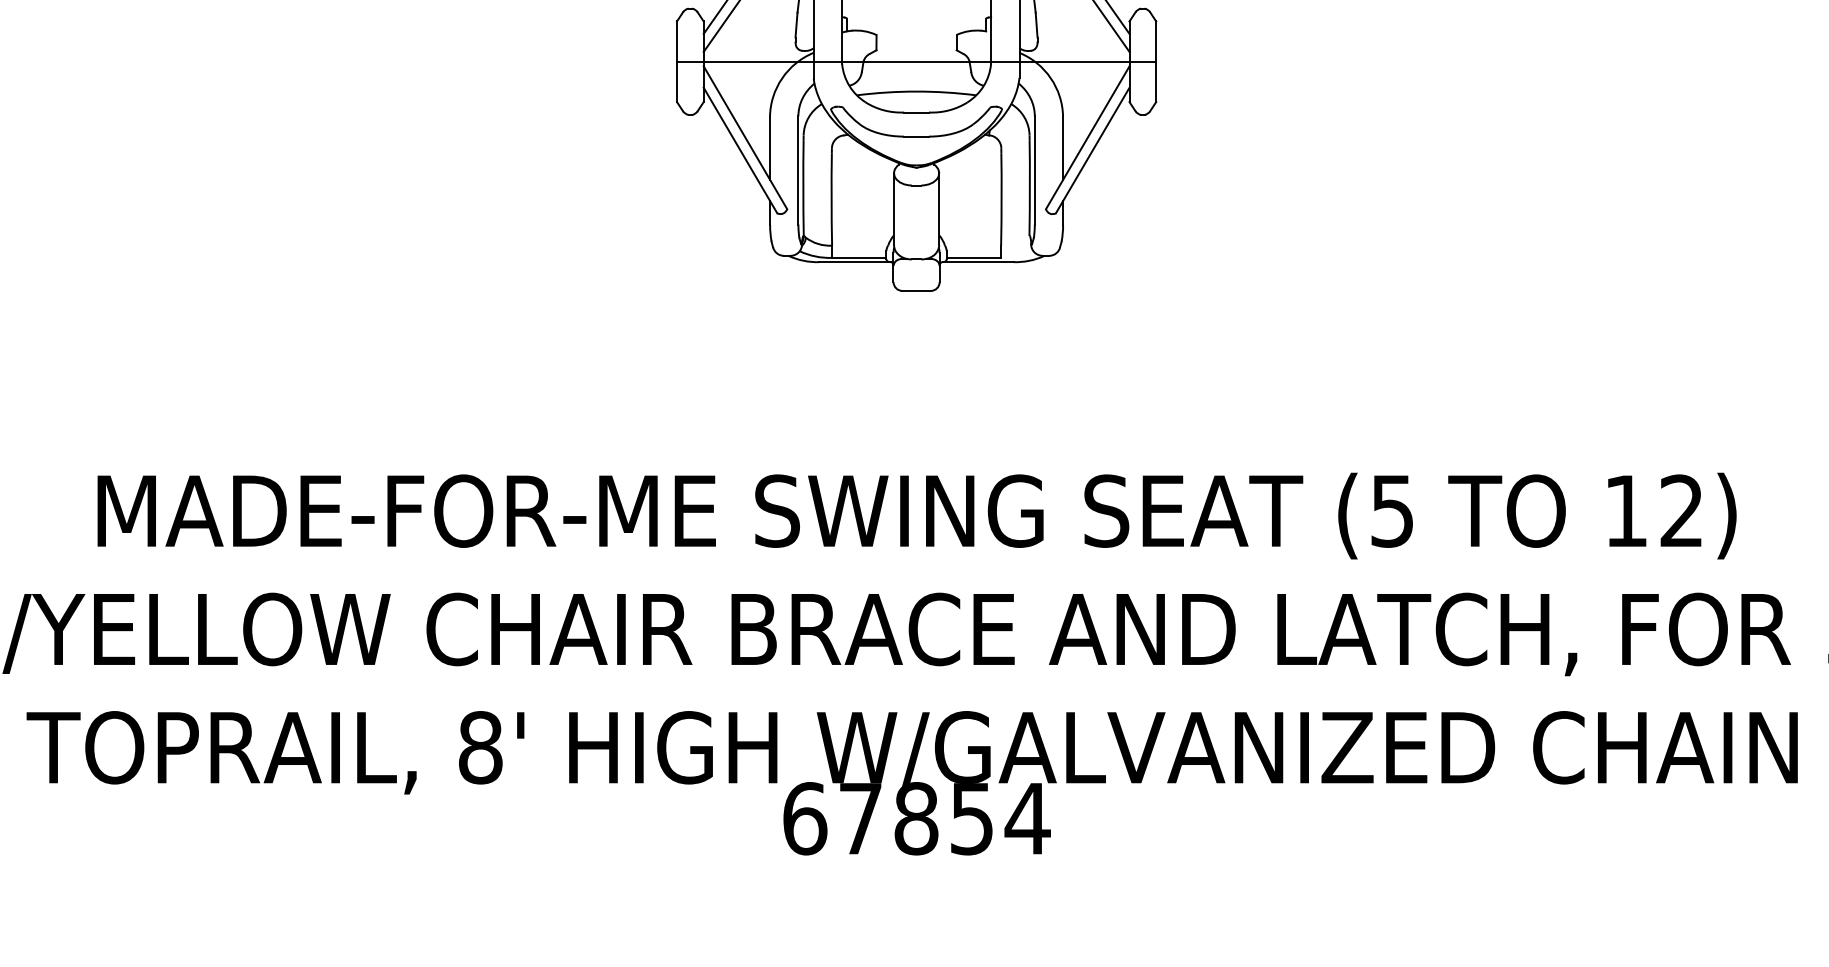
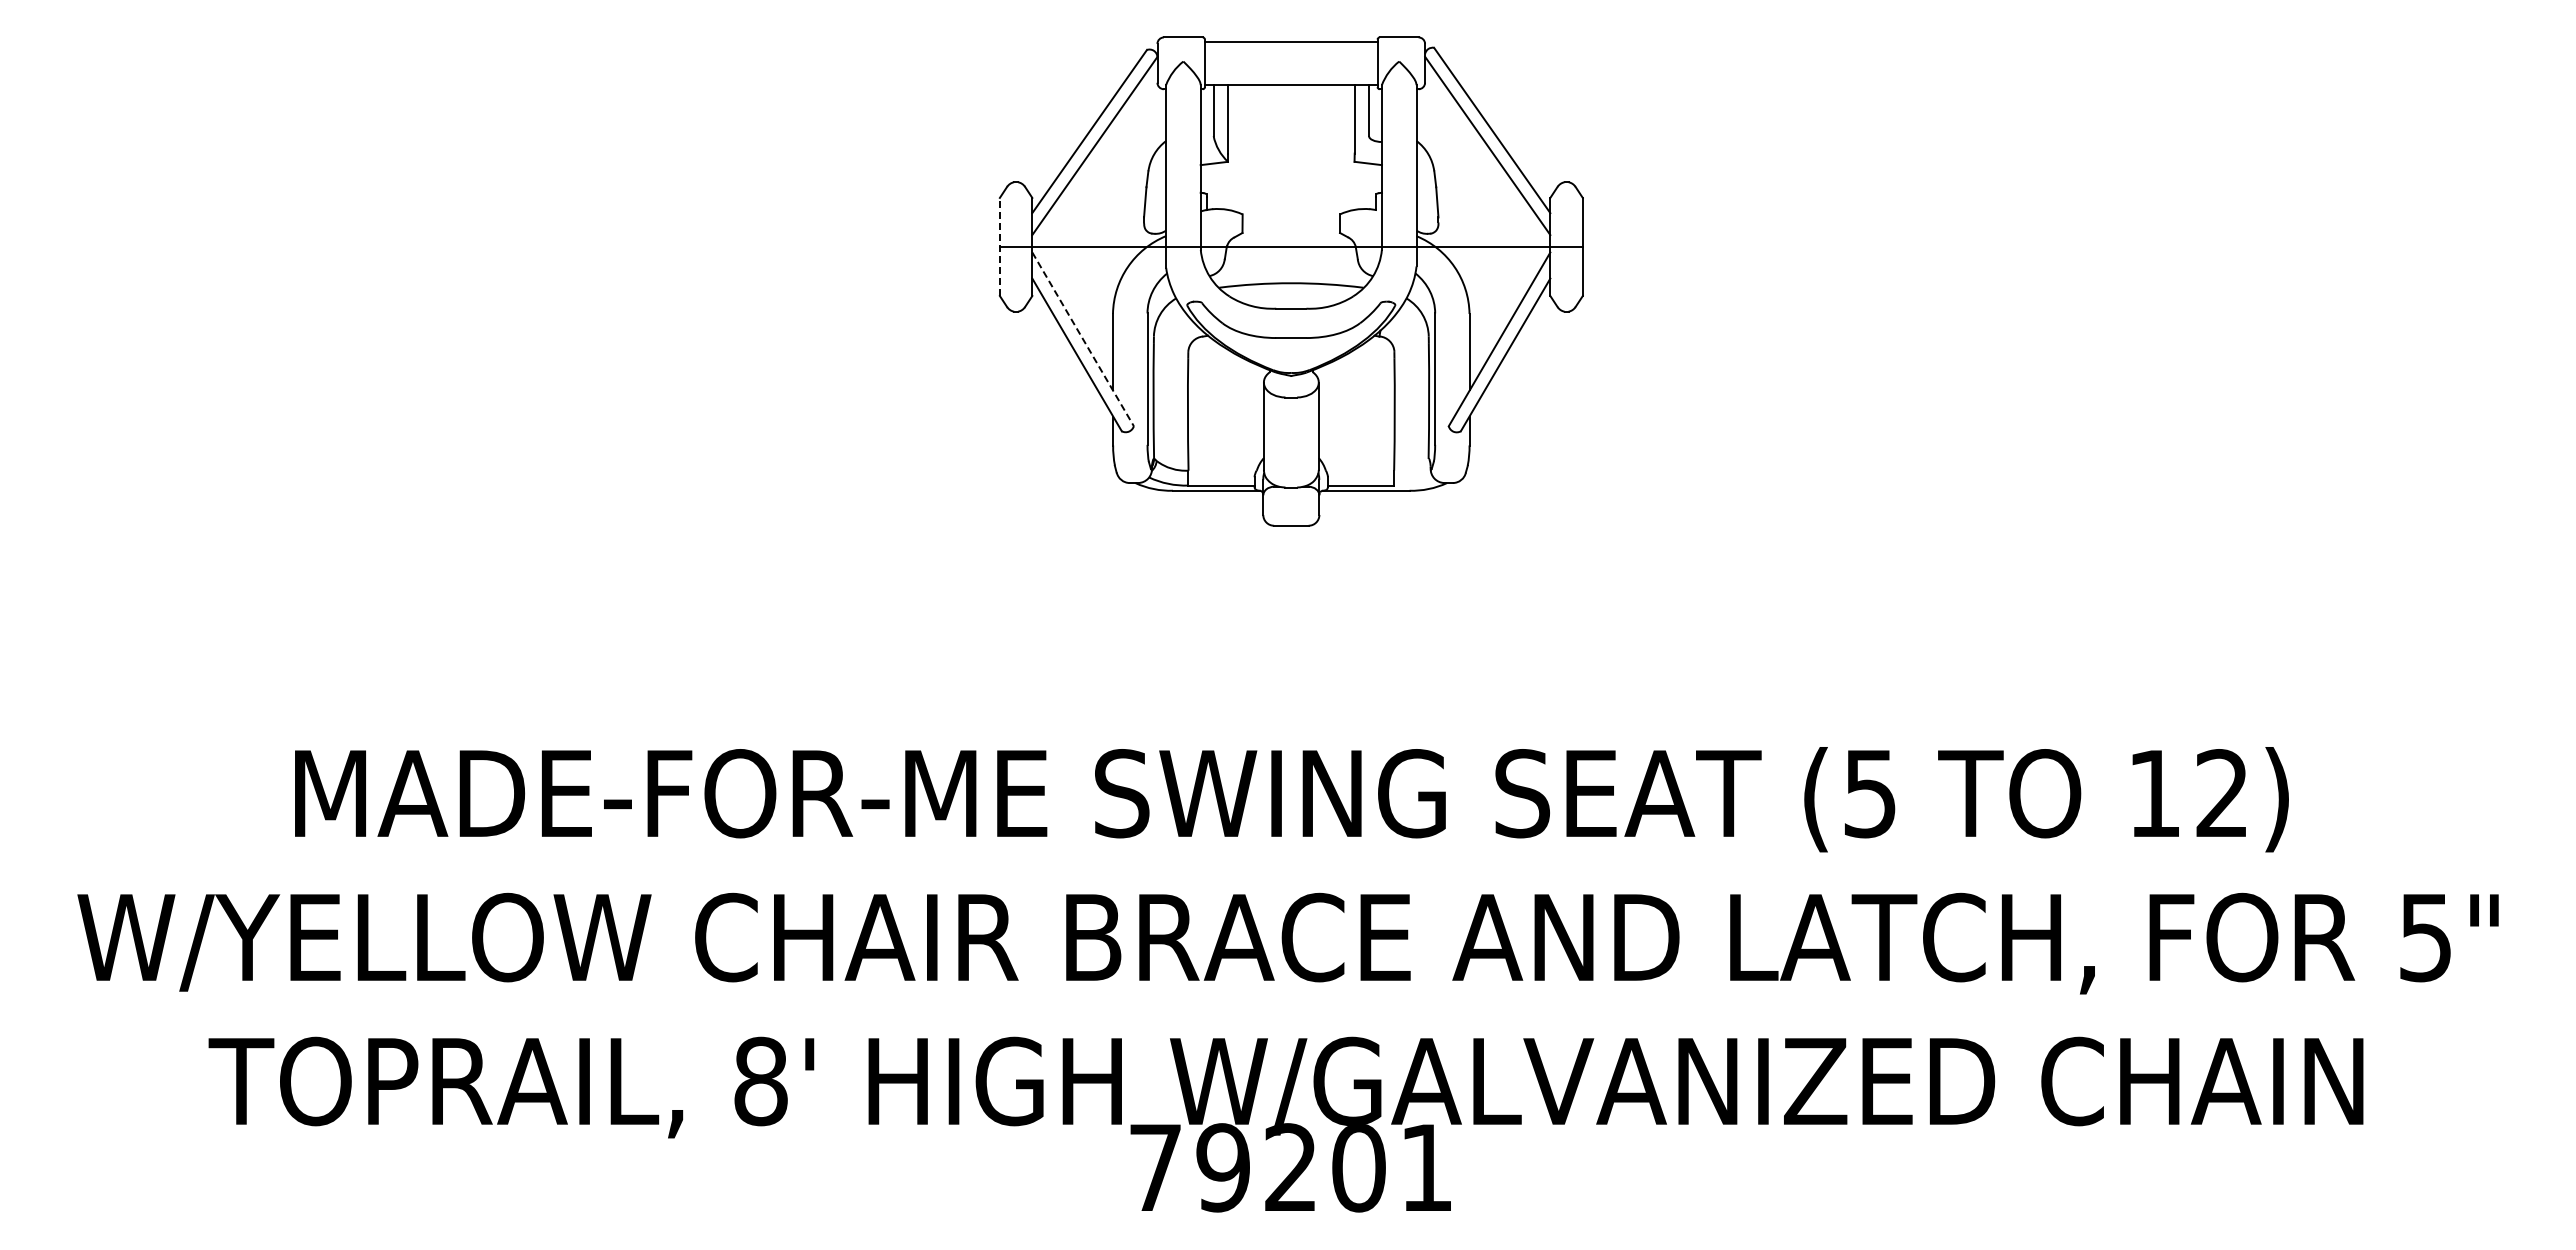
line: (676, 61) -> (999, 246), solid -> dashed
line: (745, 137) -> (1083, 339), solid -> dashed
text: (916, 818) -> (1291, 1167), 67854 -> 79201

